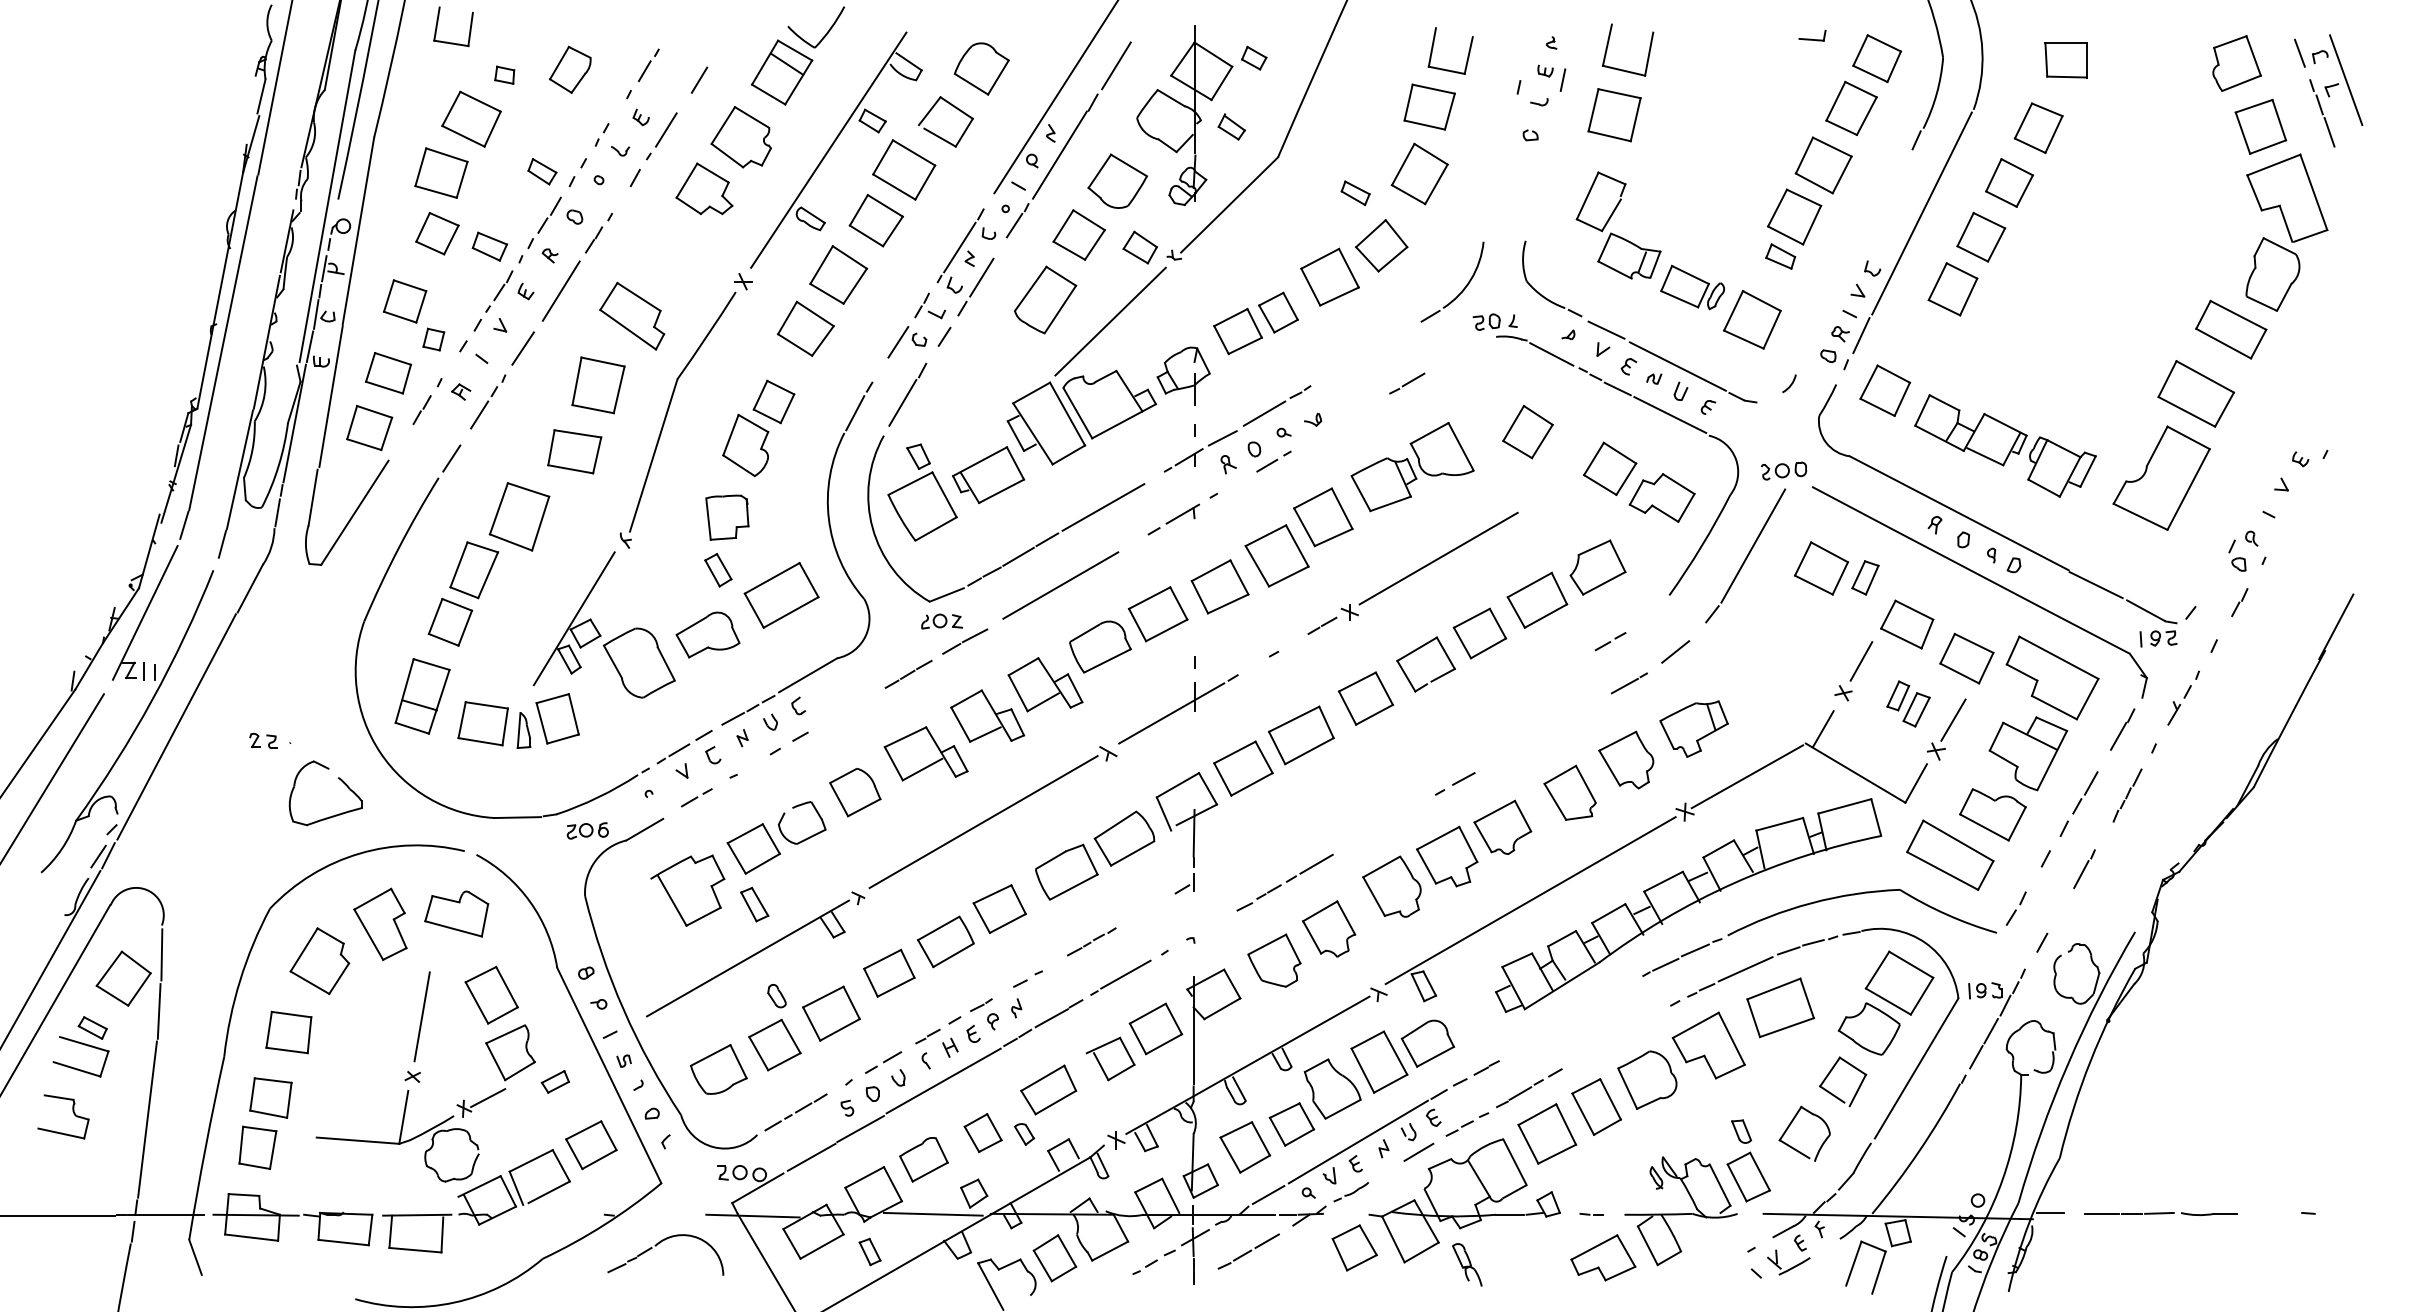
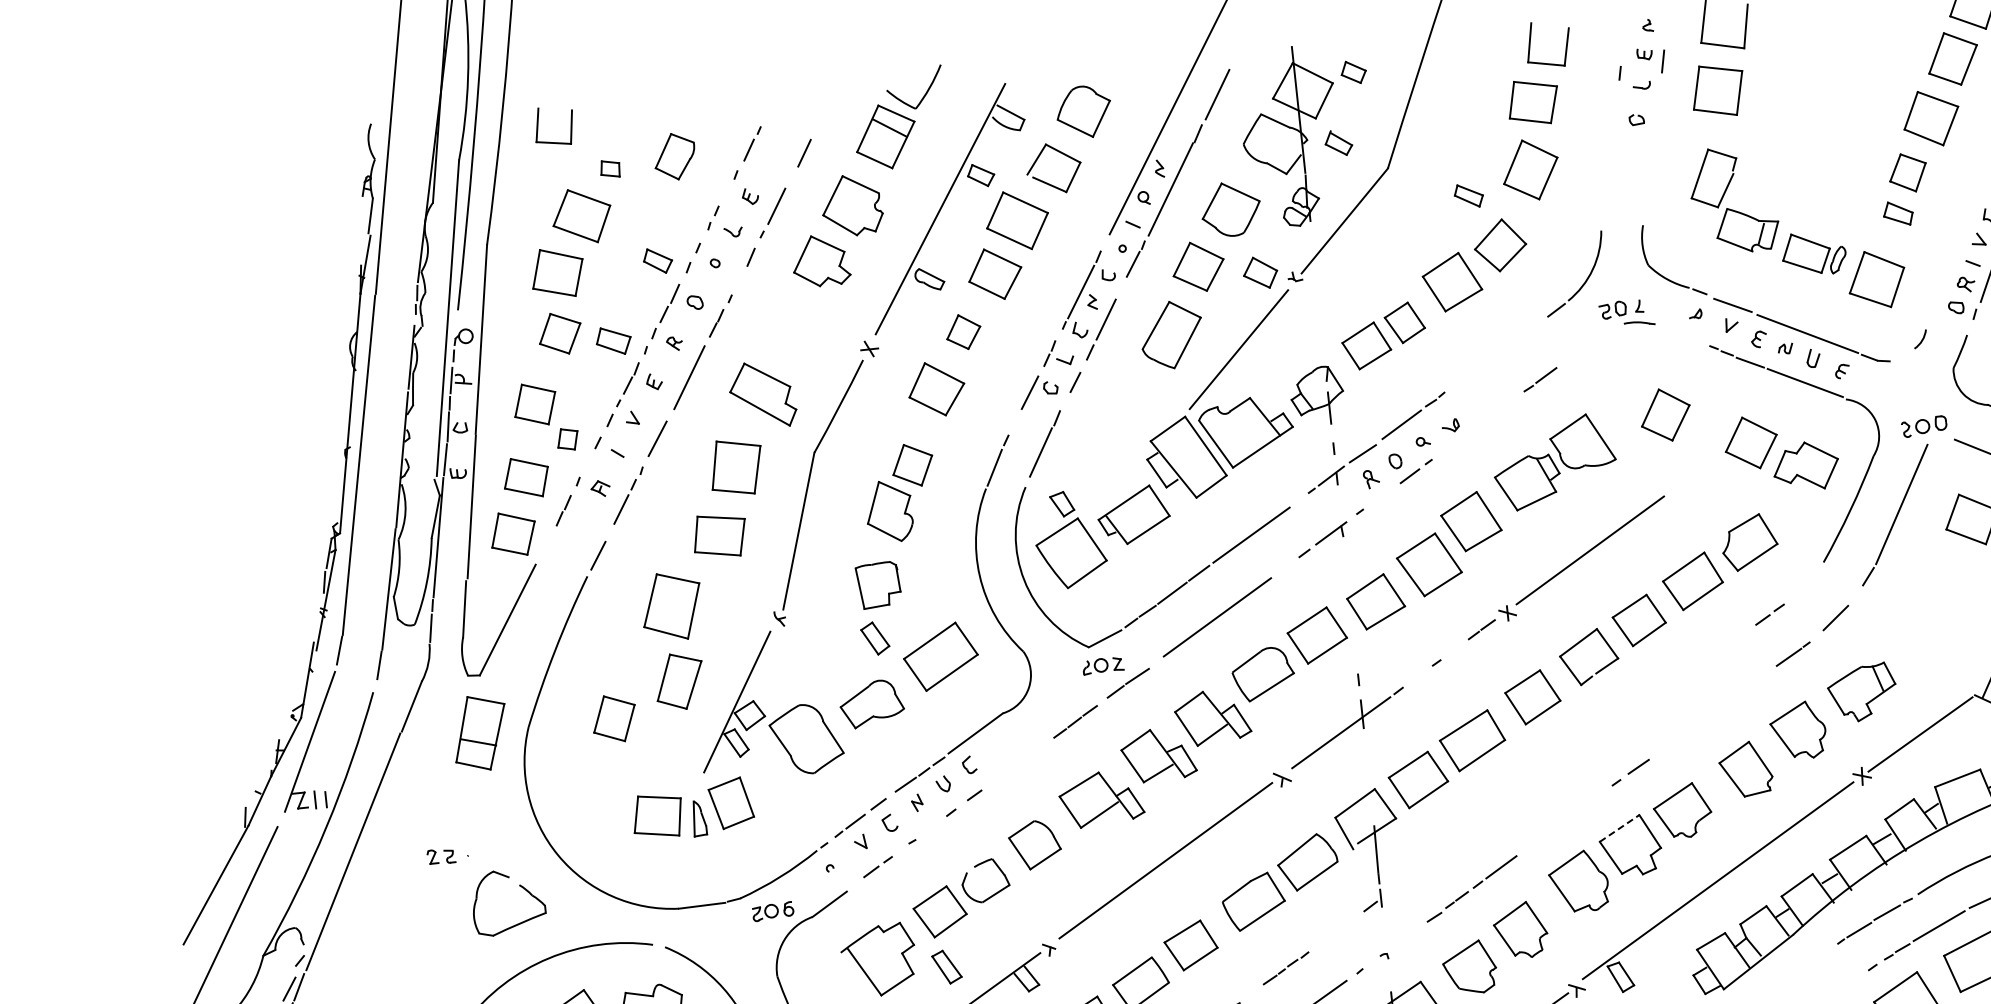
part: (1794, 216) -> (1907, 172), size x0.7
part: (838, 274) -> (963, 331), size x0.6
line: (1551, 354) -> (1680, 335), removed
part: (474, 570) -> (679, 681), moved
part: (422, 696) -> (480, 733), moved
line: (1438, 838) -> (1619, 828), solid -> dashed

